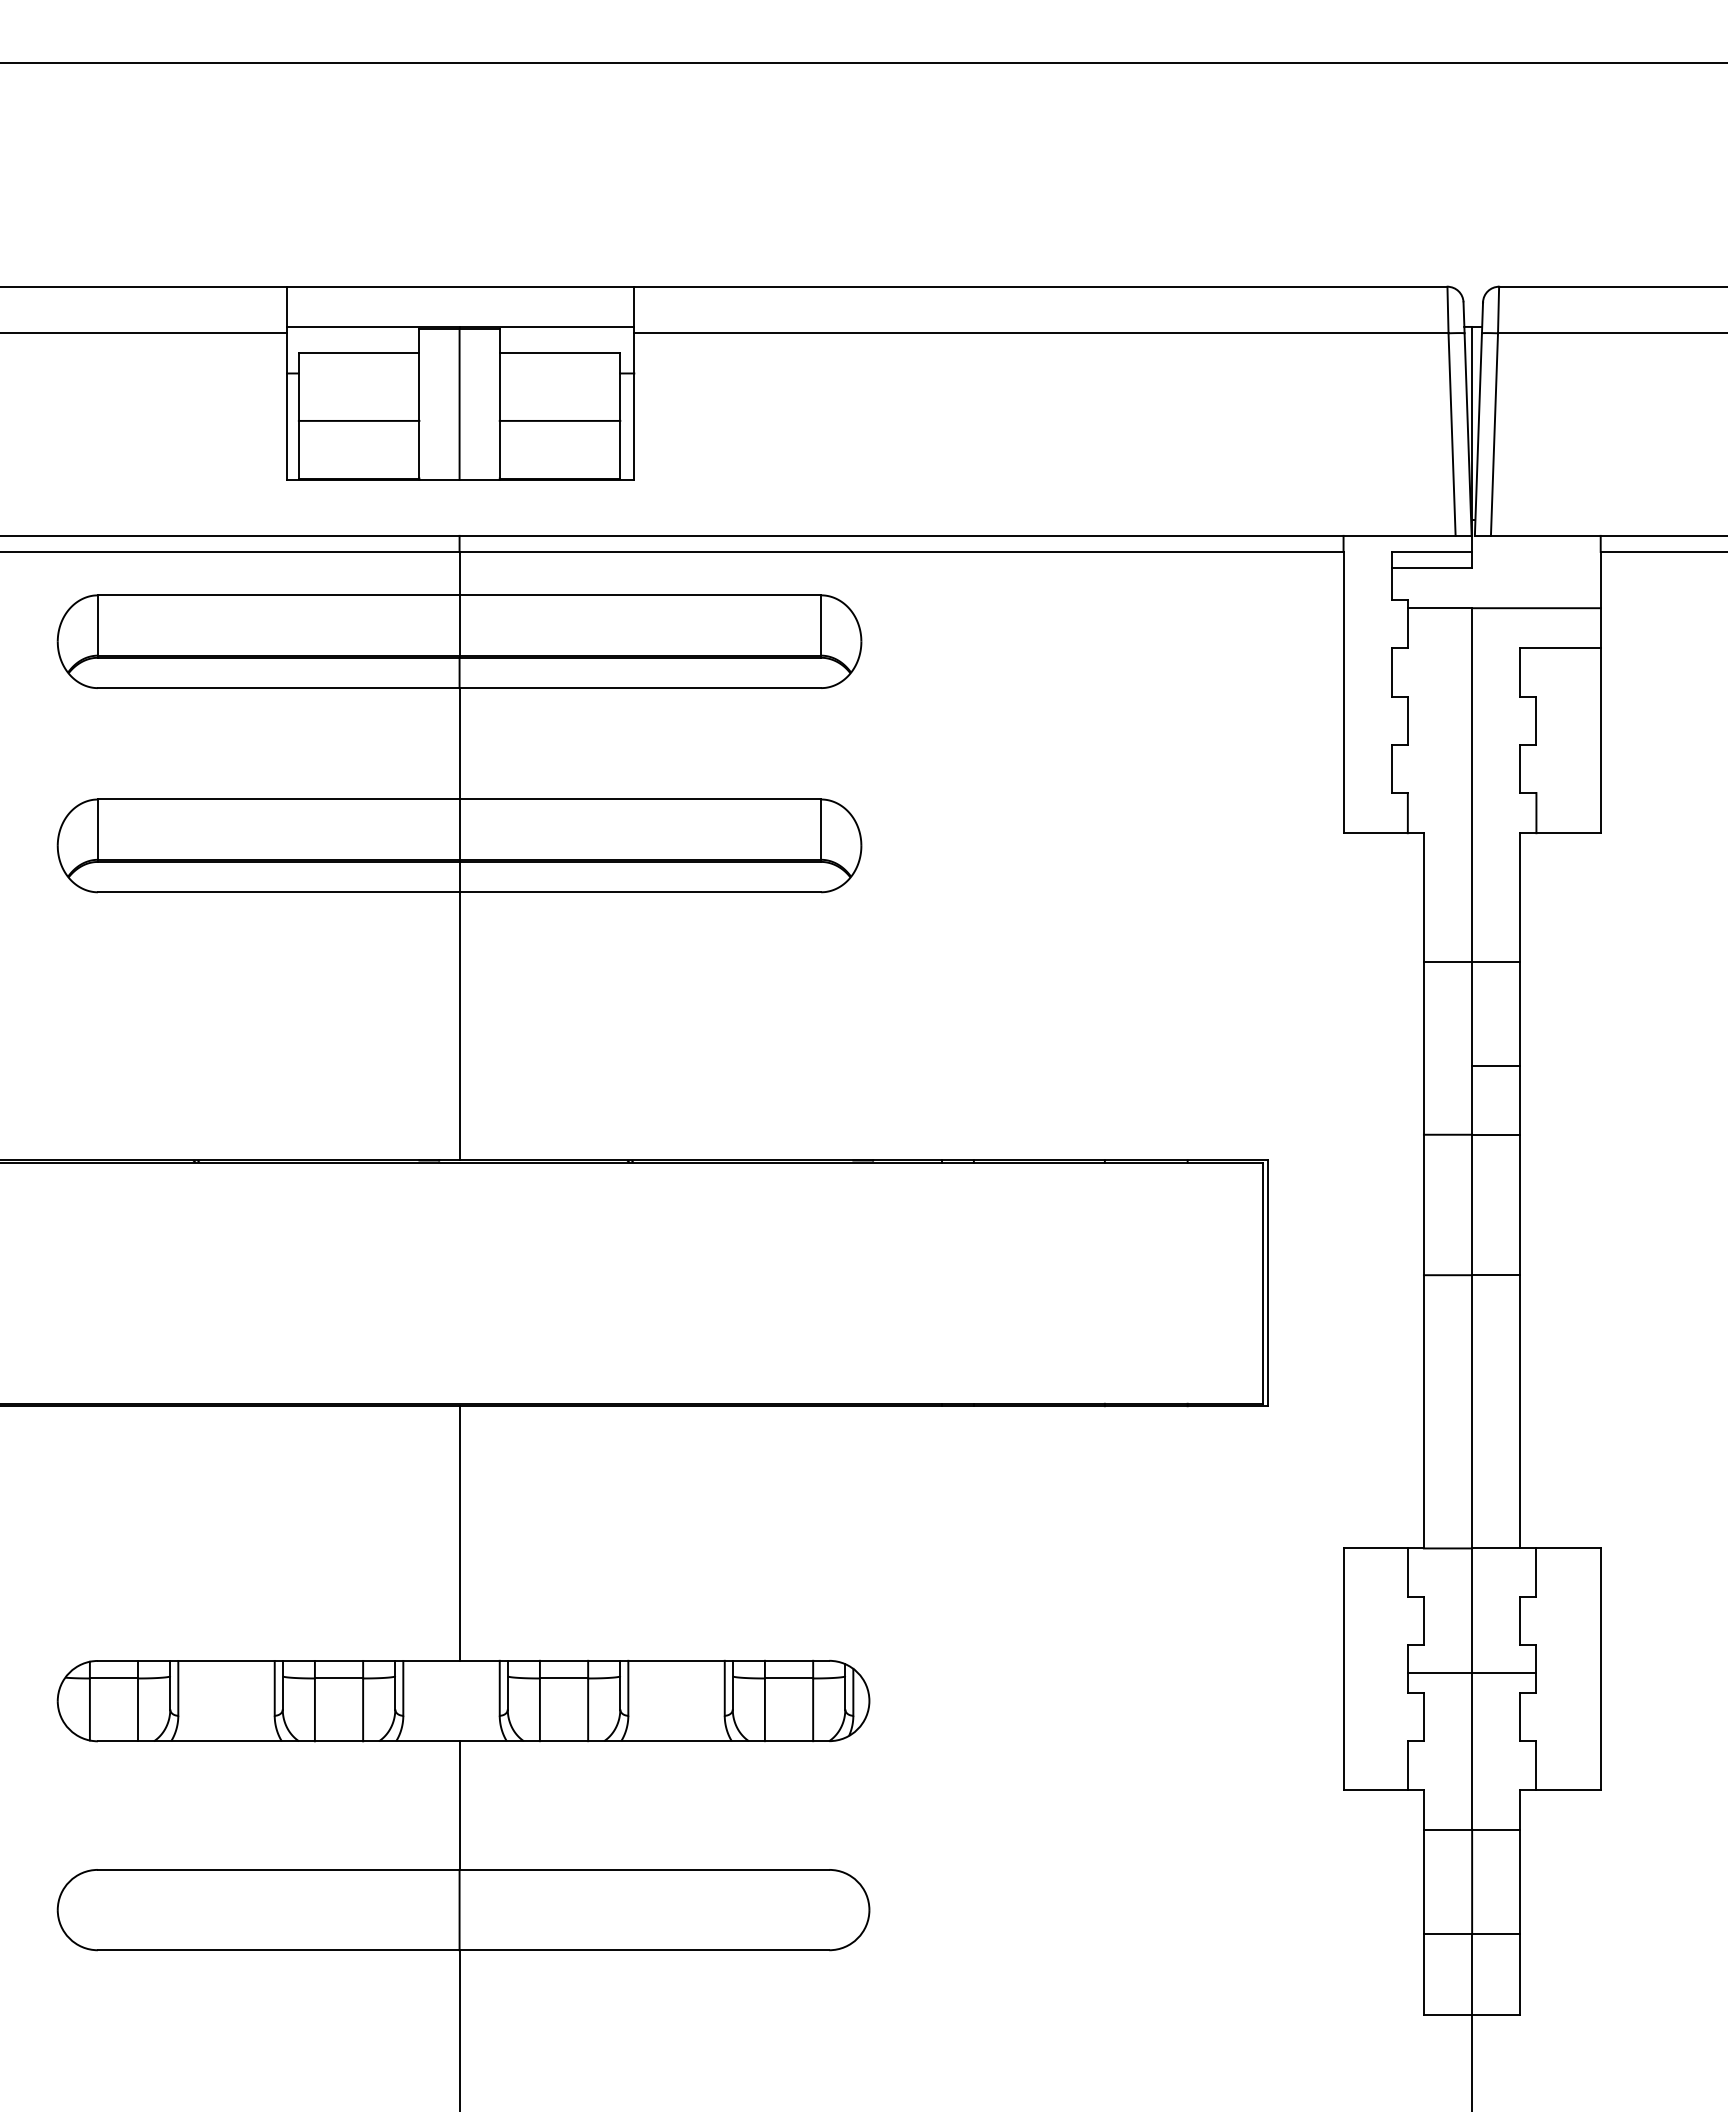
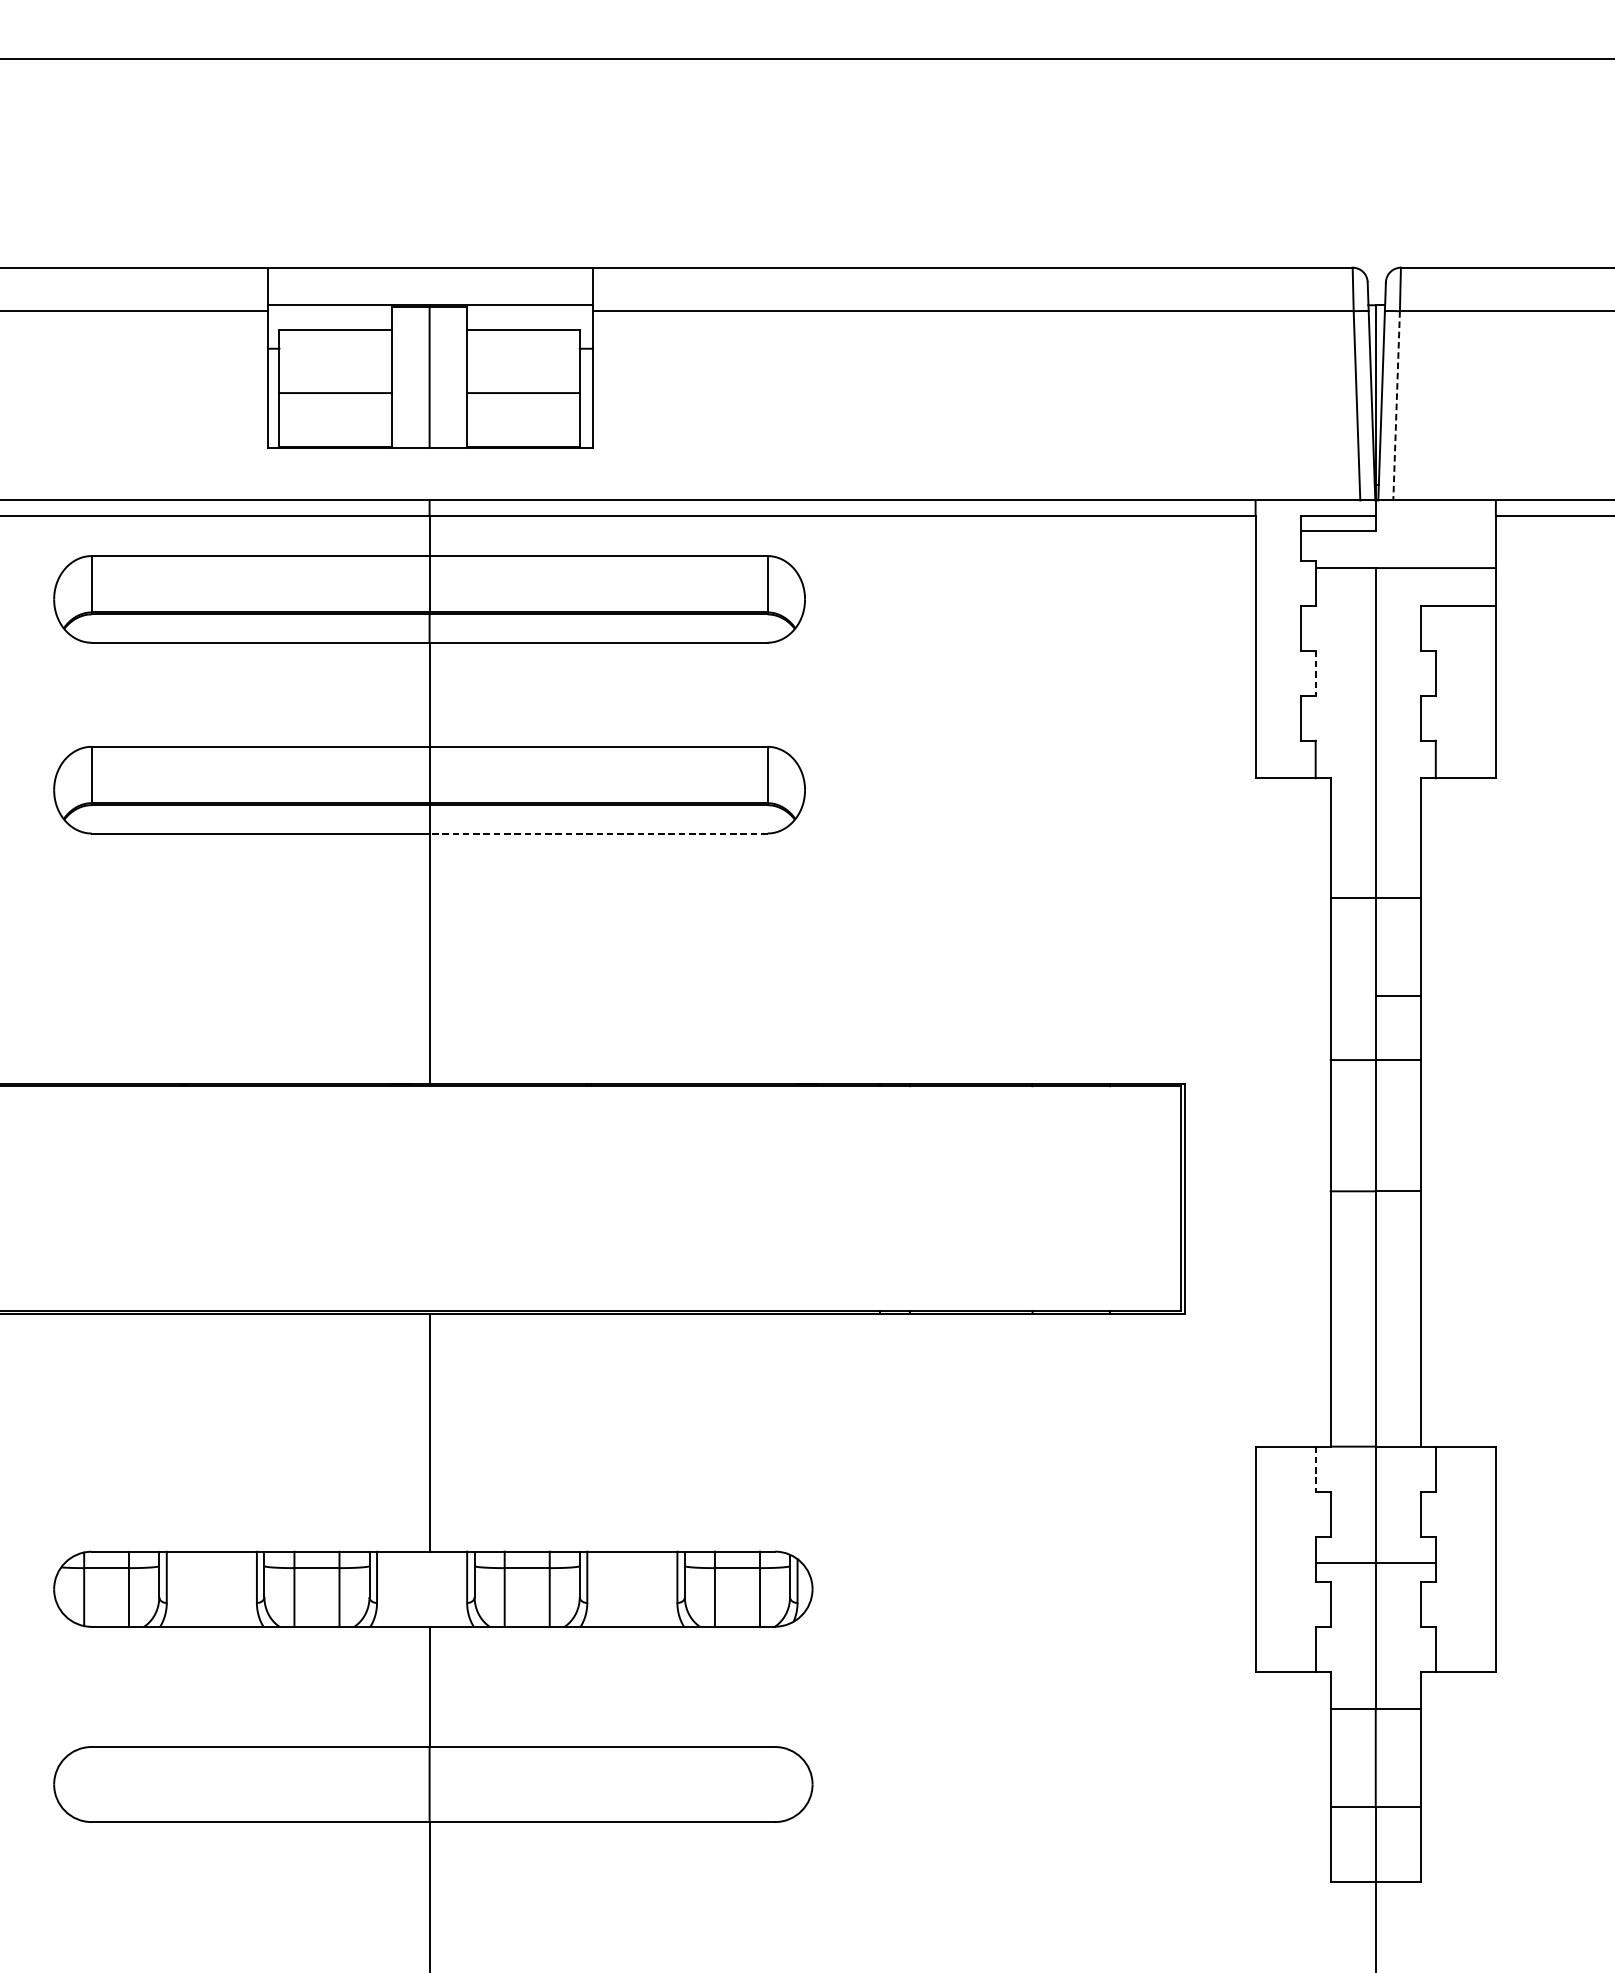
line: (1494, 435) -> (1396, 406), solid -> dashed
line: (1407, 721) -> (1315, 673), solid -> dashed
line: (640, 892) -> (598, 833), solid -> dashed
line: (1407, 1573) -> (1315, 1470), solid -> dashed

